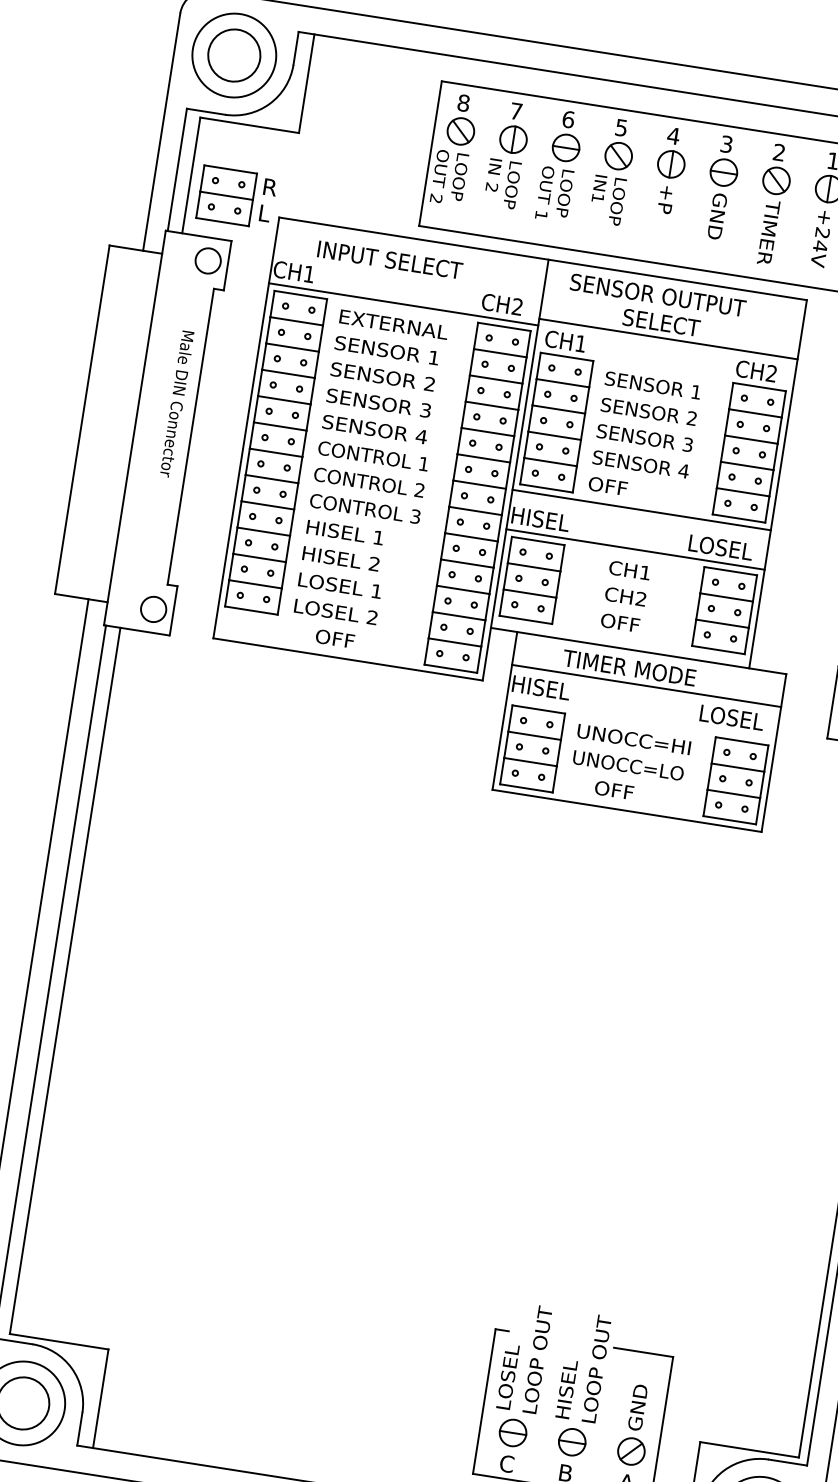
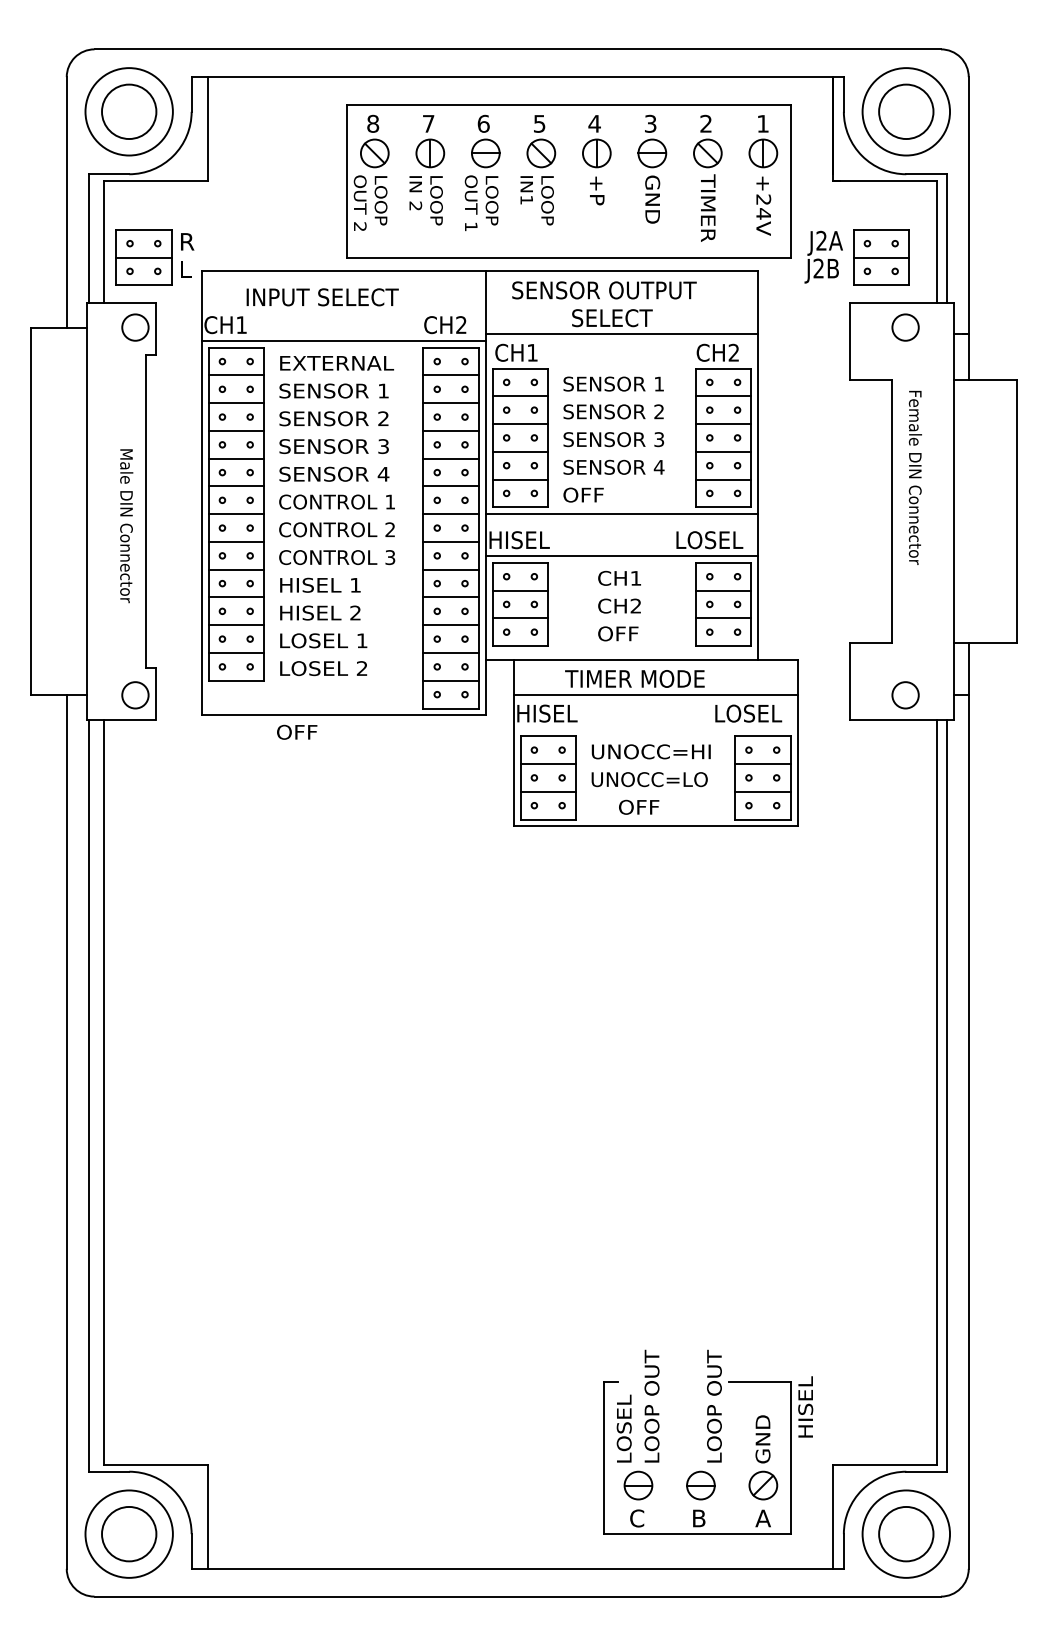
text: (177, 404) -> (126, 526), moved
text: (335, 638) -> (297, 731), moved
text: (566, 1388) -> (805, 1406), moved

